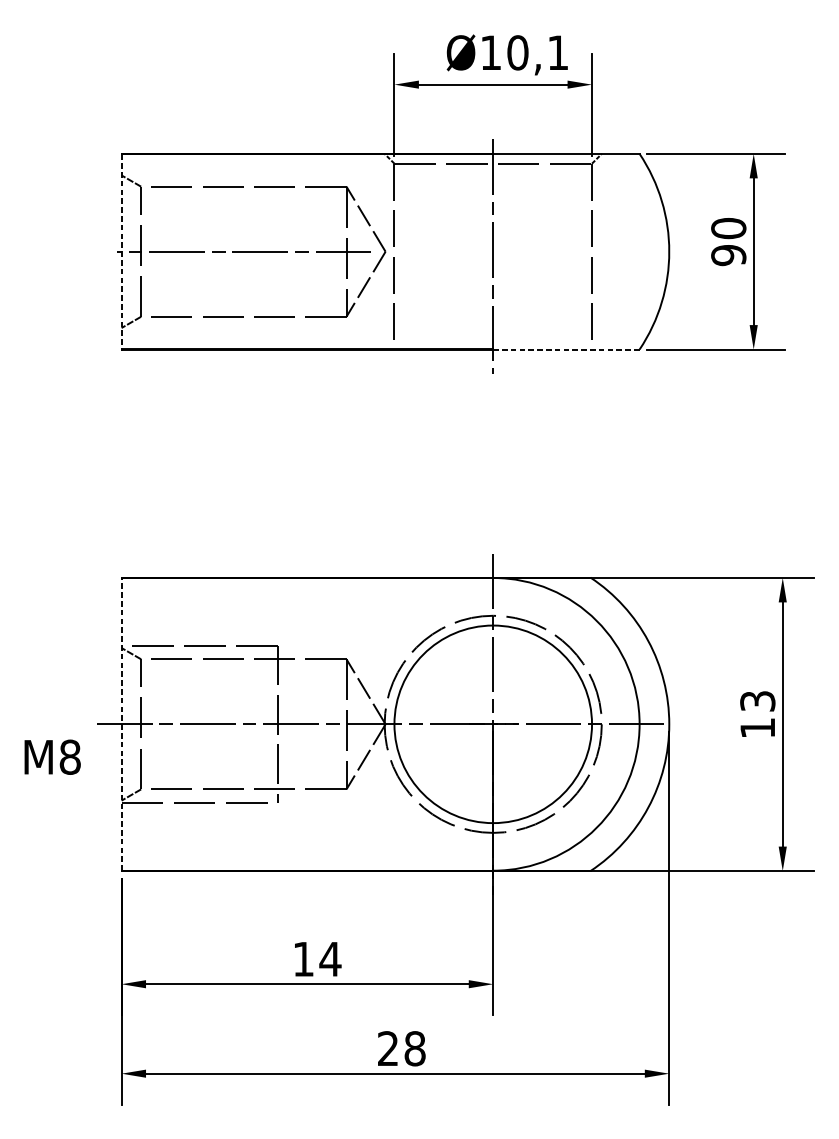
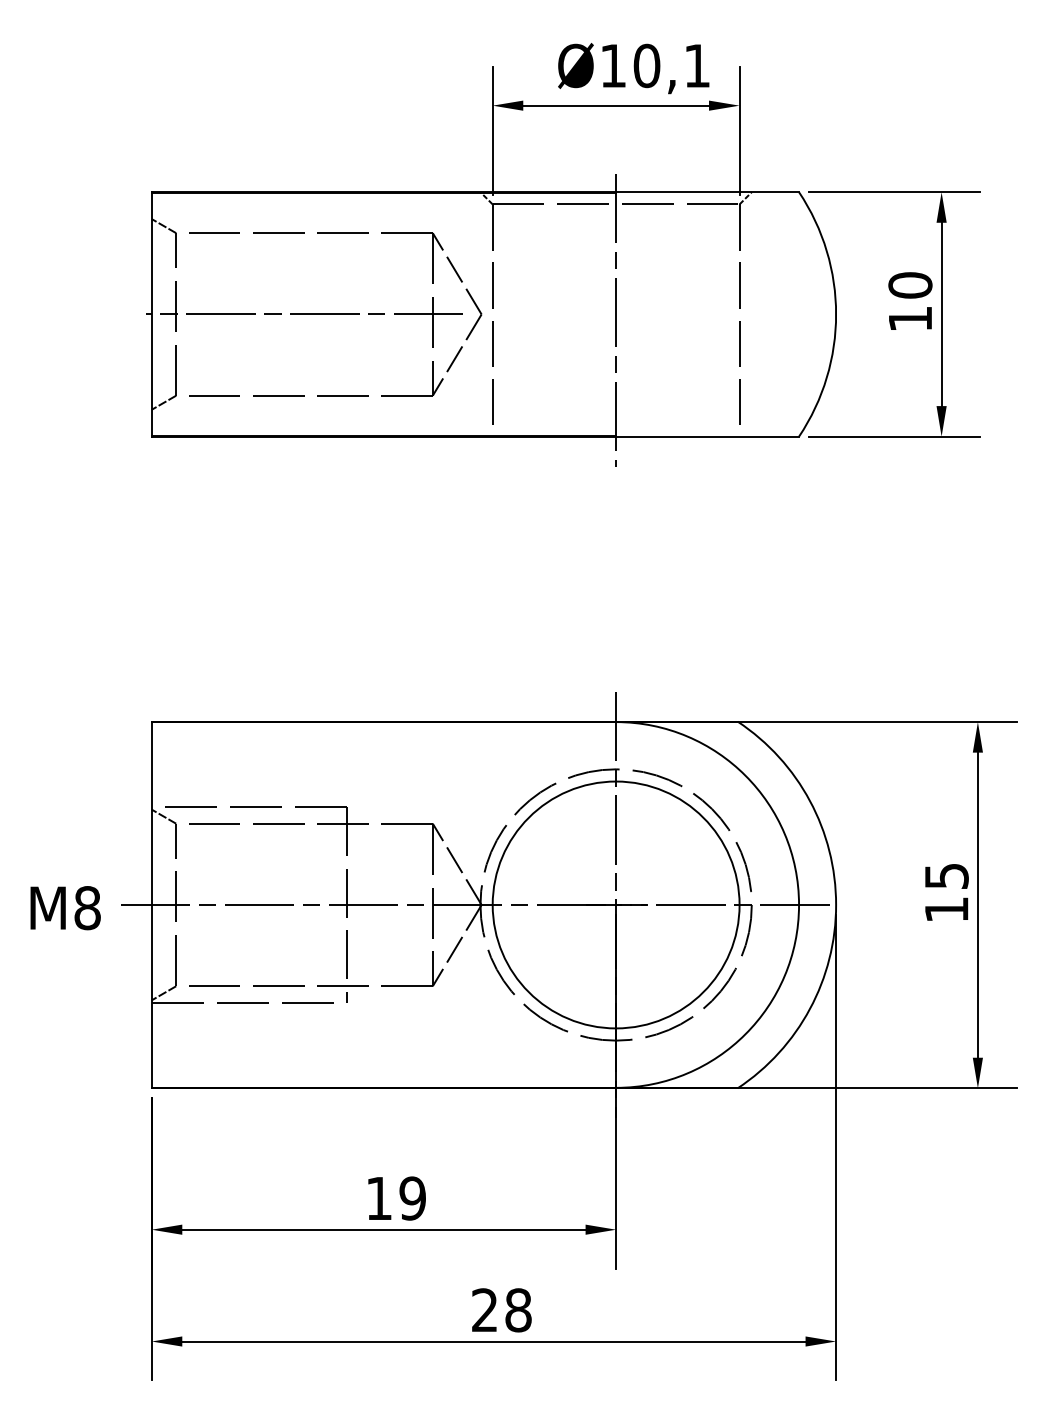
line: (121, 251) -> (151, 314), dashed -> solid
text: (728, 255) -> (910, 319), 90 -> 10
line: (566, 349) -> (707, 436), dashed -> solid
text: (757, 700) -> (946, 875), 13 -> 15
line: (121, 723) -> (151, 904), dashed -> solid
text: (52, 757) -> (65, 908), moved
text: (330, 959) -> (412, 1198), 14 -> 19

